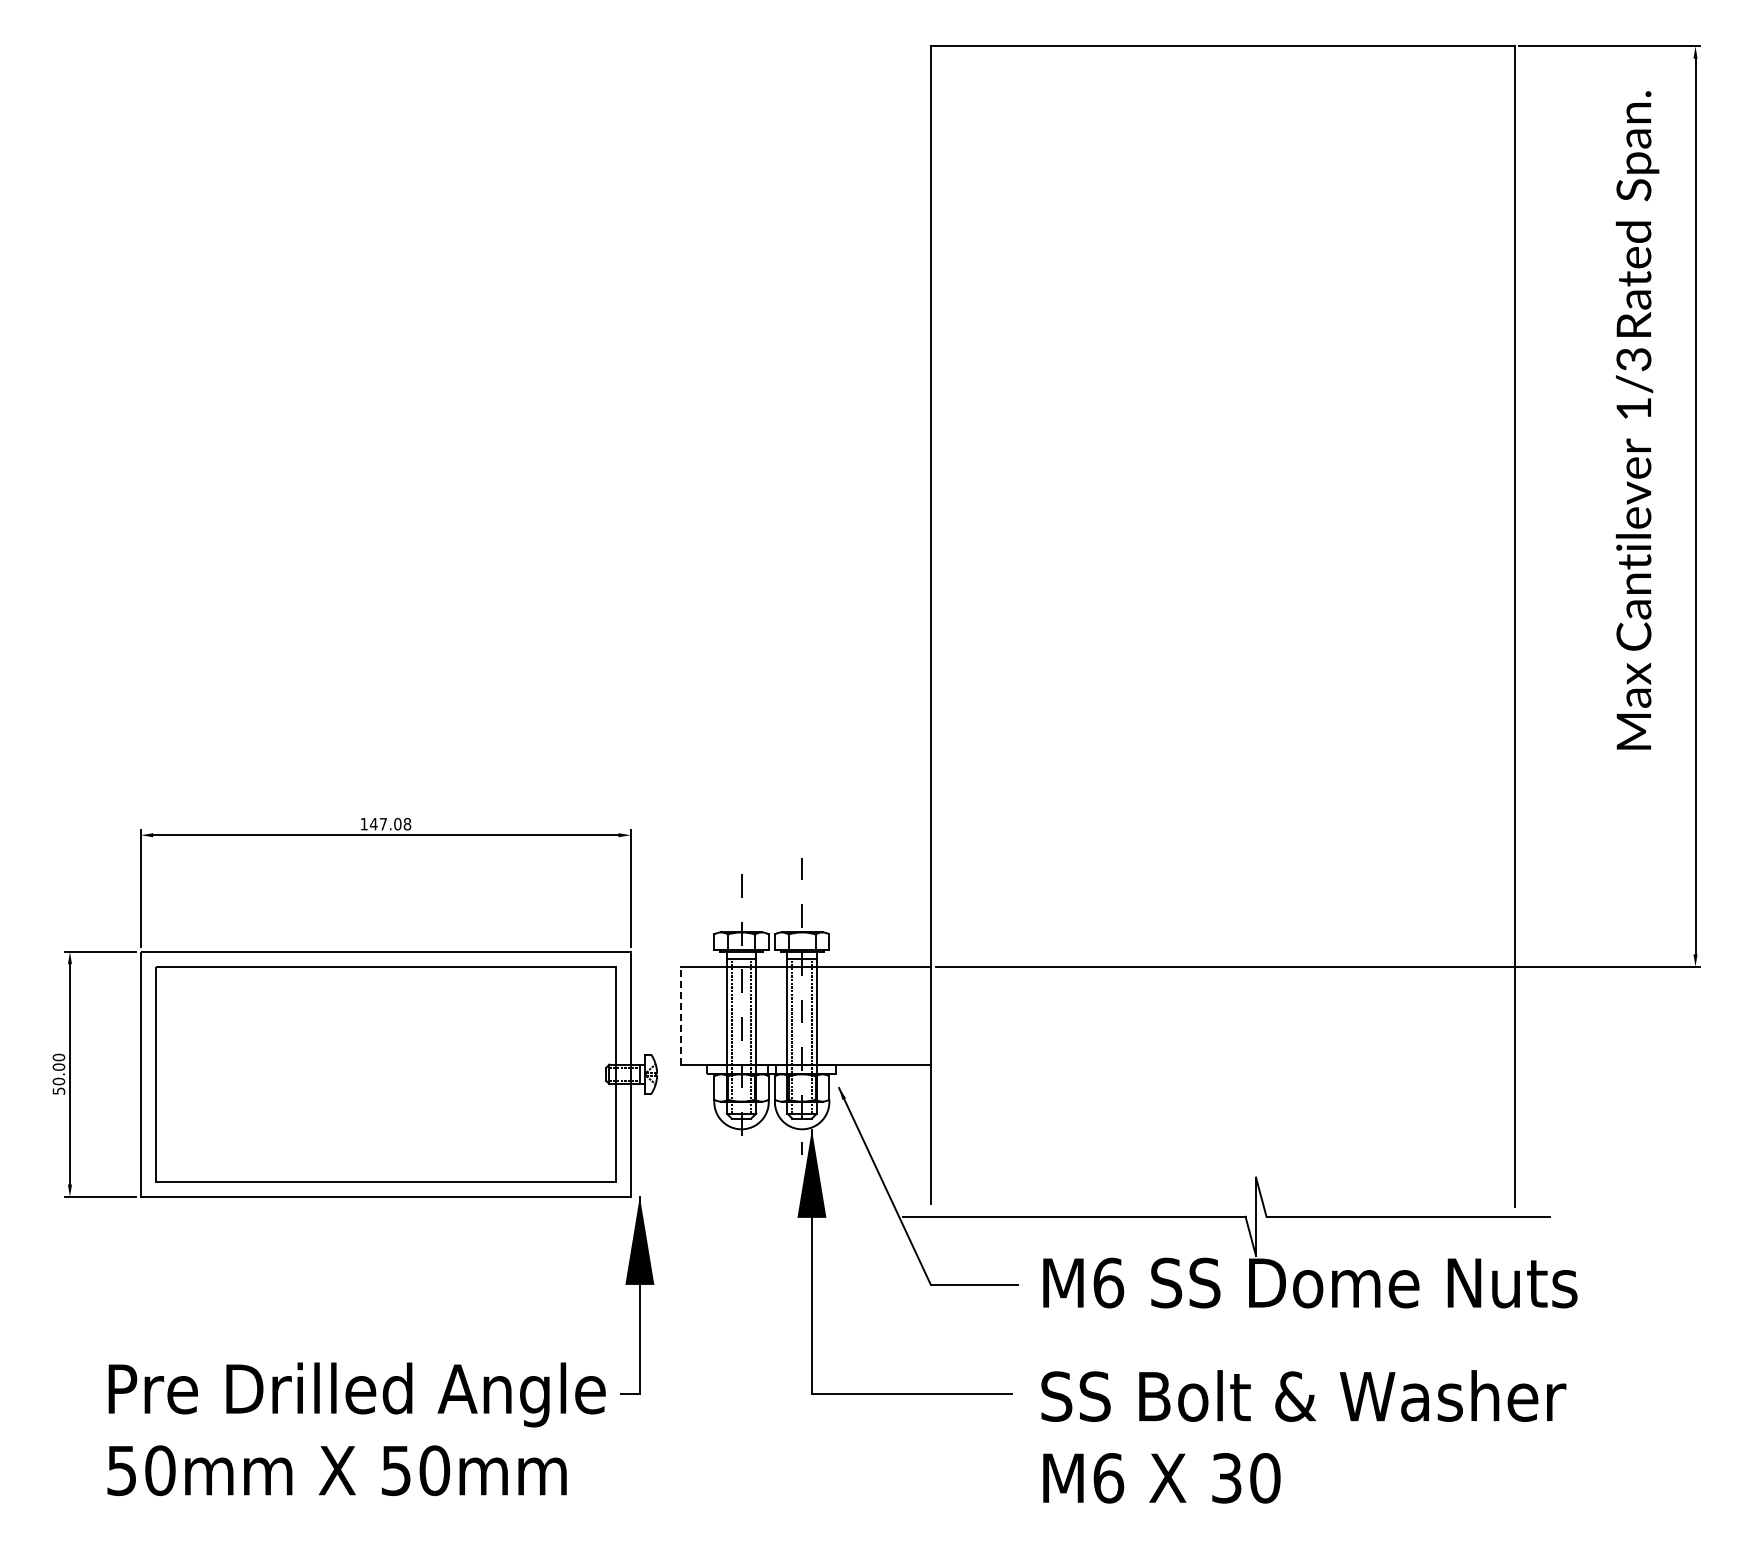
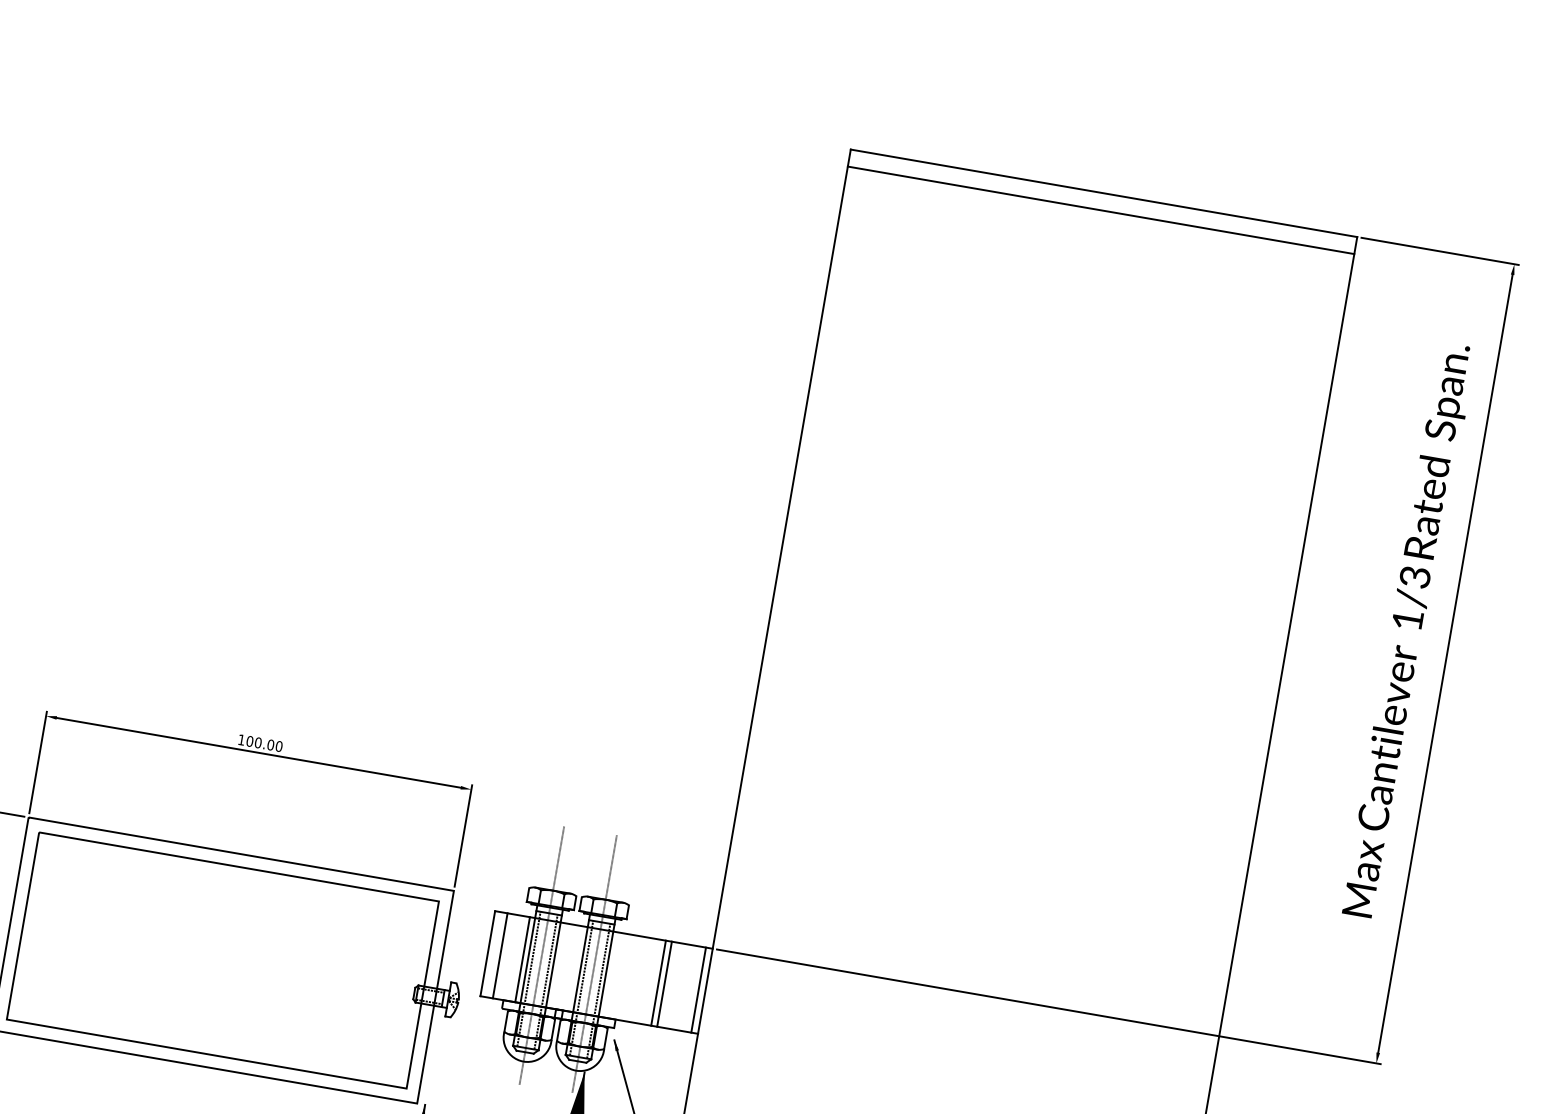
line: (1222, 65) -> (1100, 209), added
text: (1637, 420) -> (1409, 630), moved
text: (390, 823) -> (264, 743), 147.08 -> 100.00
line: (680, 1015) -> (487, 953), dashed -> solid
line: (695, 1015) -> (500, 955), added
line: (720, 1015) -> (522, 959), added
line: (877, 1015) -> (658, 983), added
line: (884, 1015) -> (664, 984), added
line: (923, 1015) -> (698, 990), added

